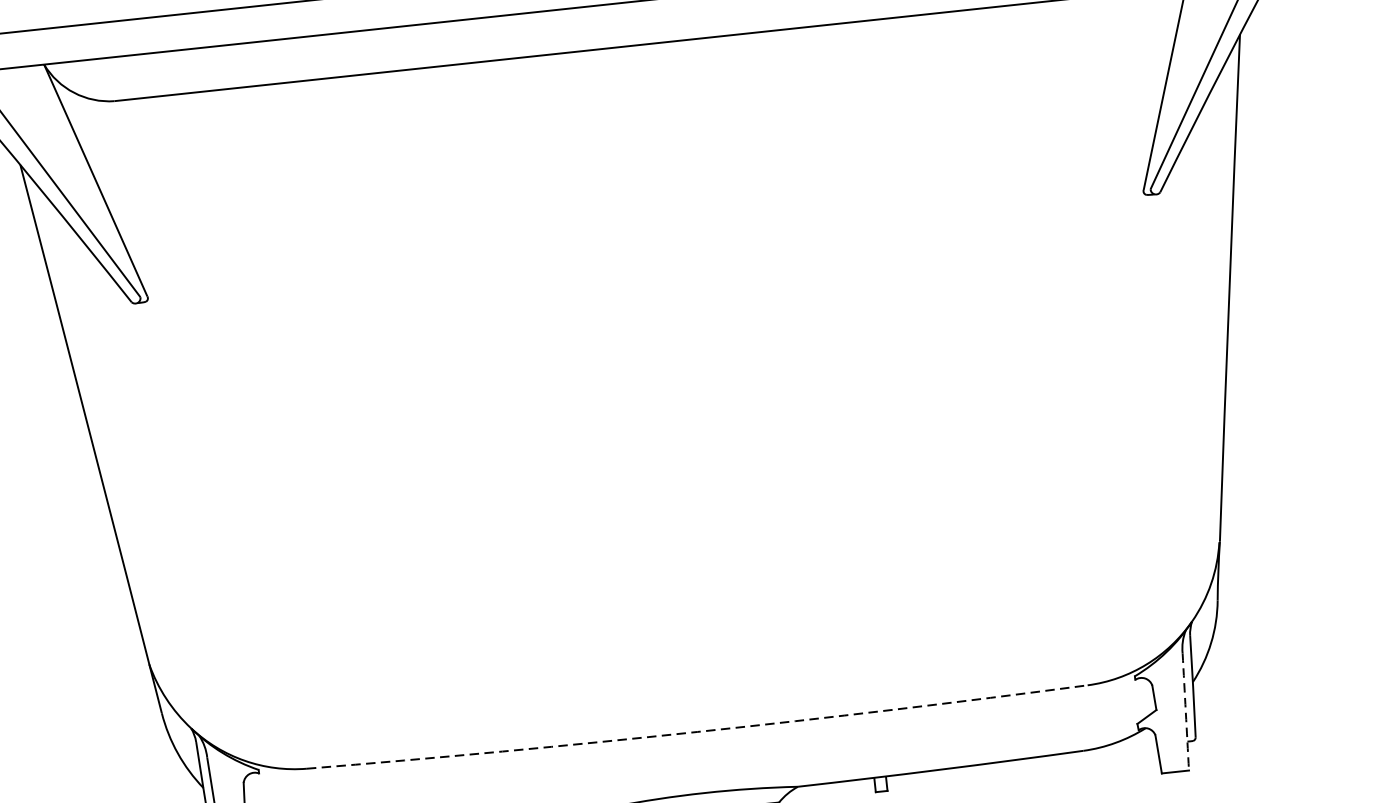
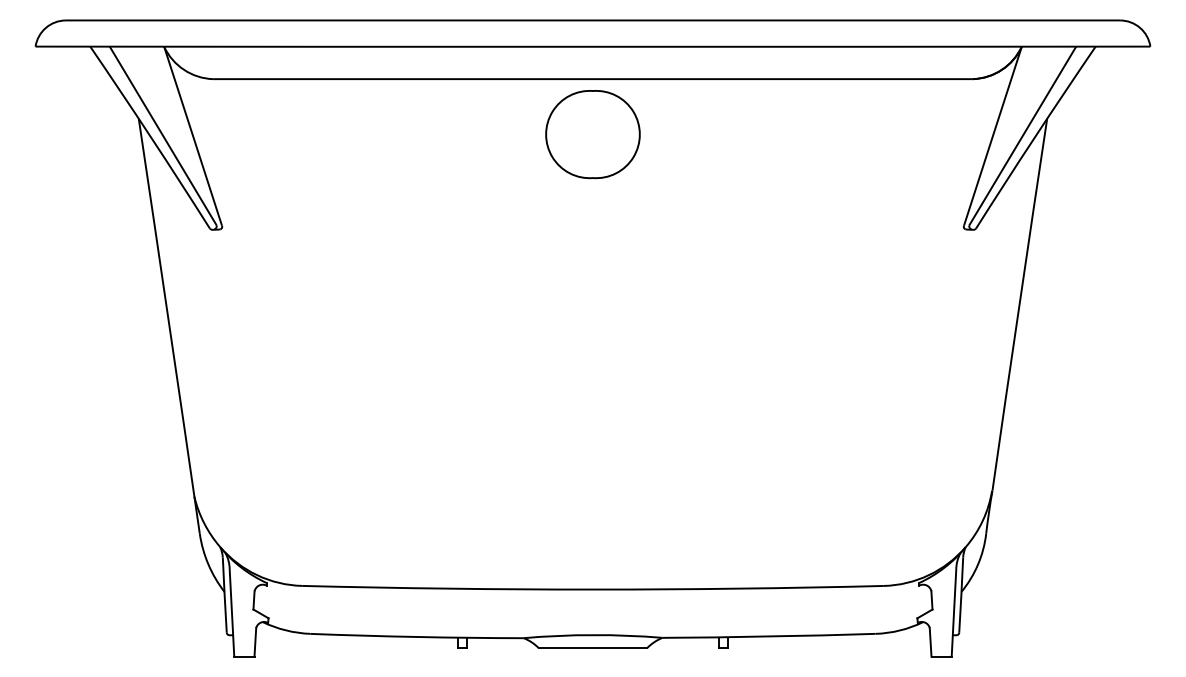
part: (631, 121) -> (592, 134), added
arc: (1185, 712) -> (953, 613), dashed -> solid
arc: (698, 731) -> (593, 589), dashed -> solid

